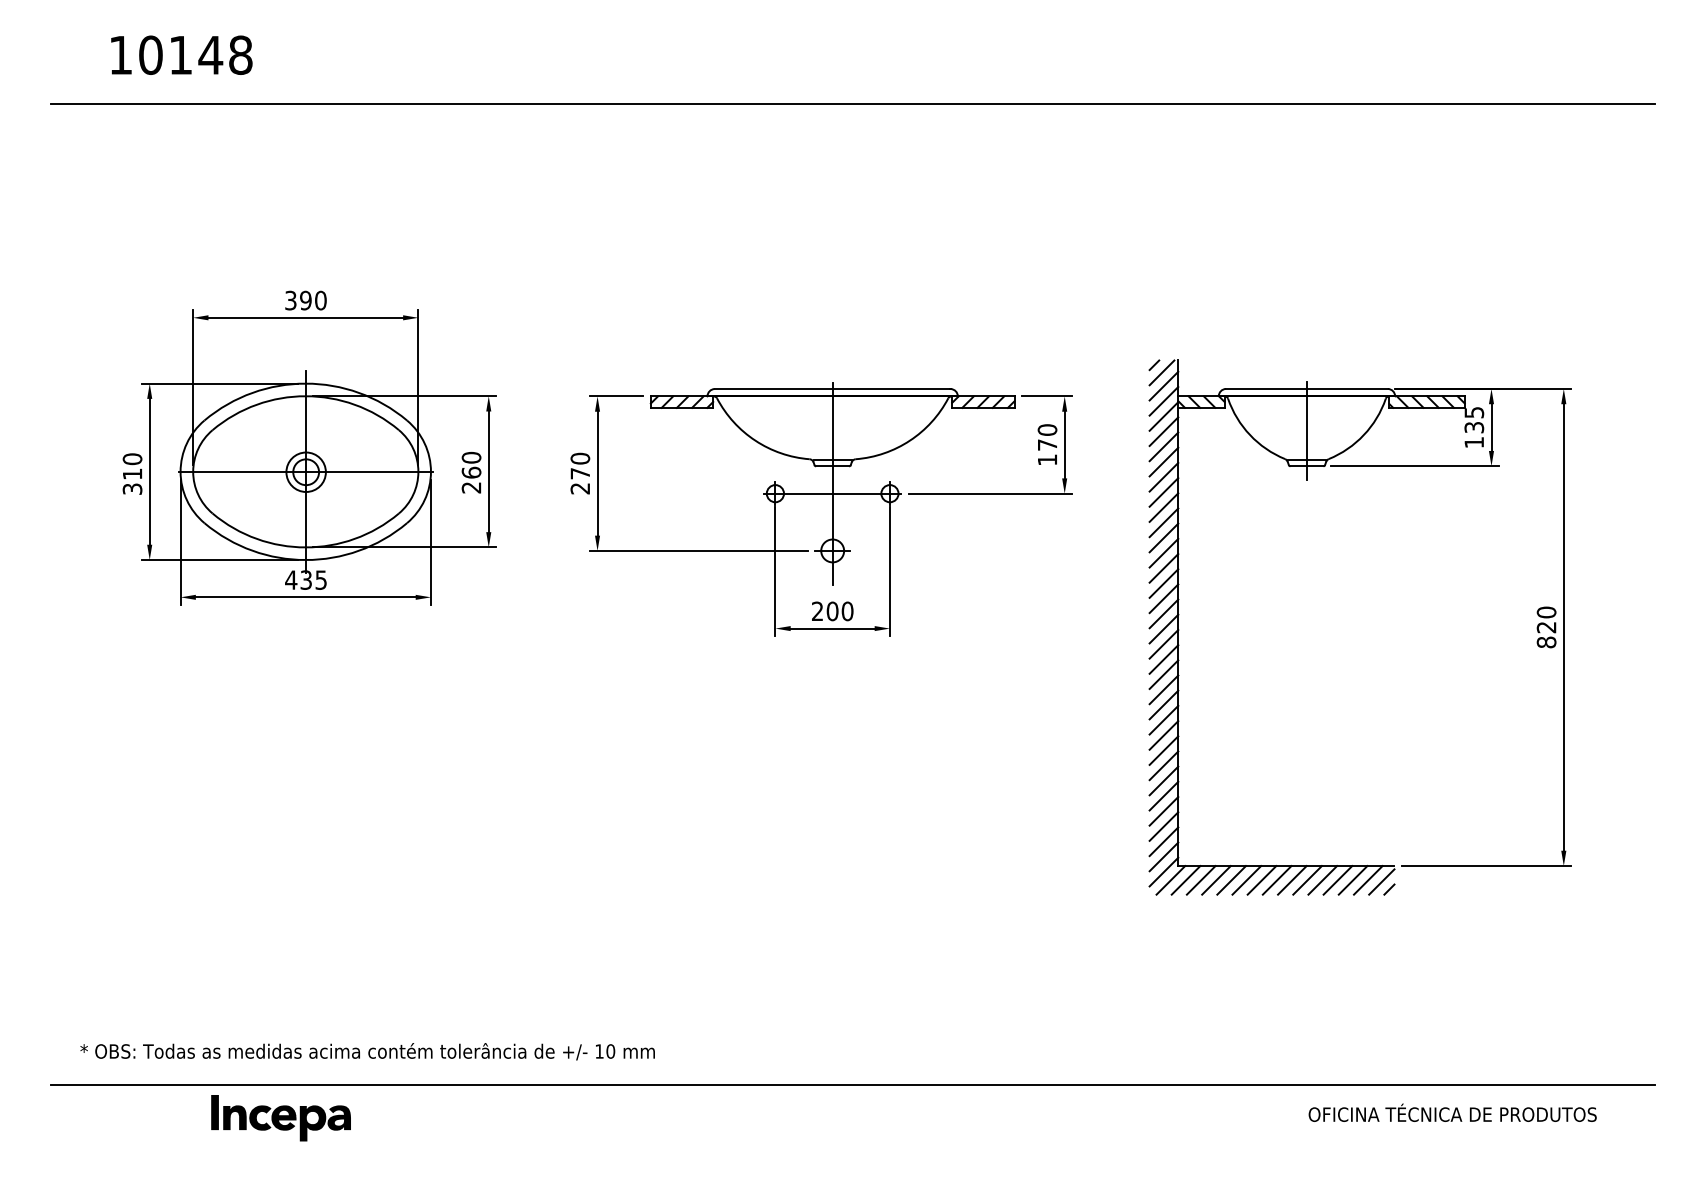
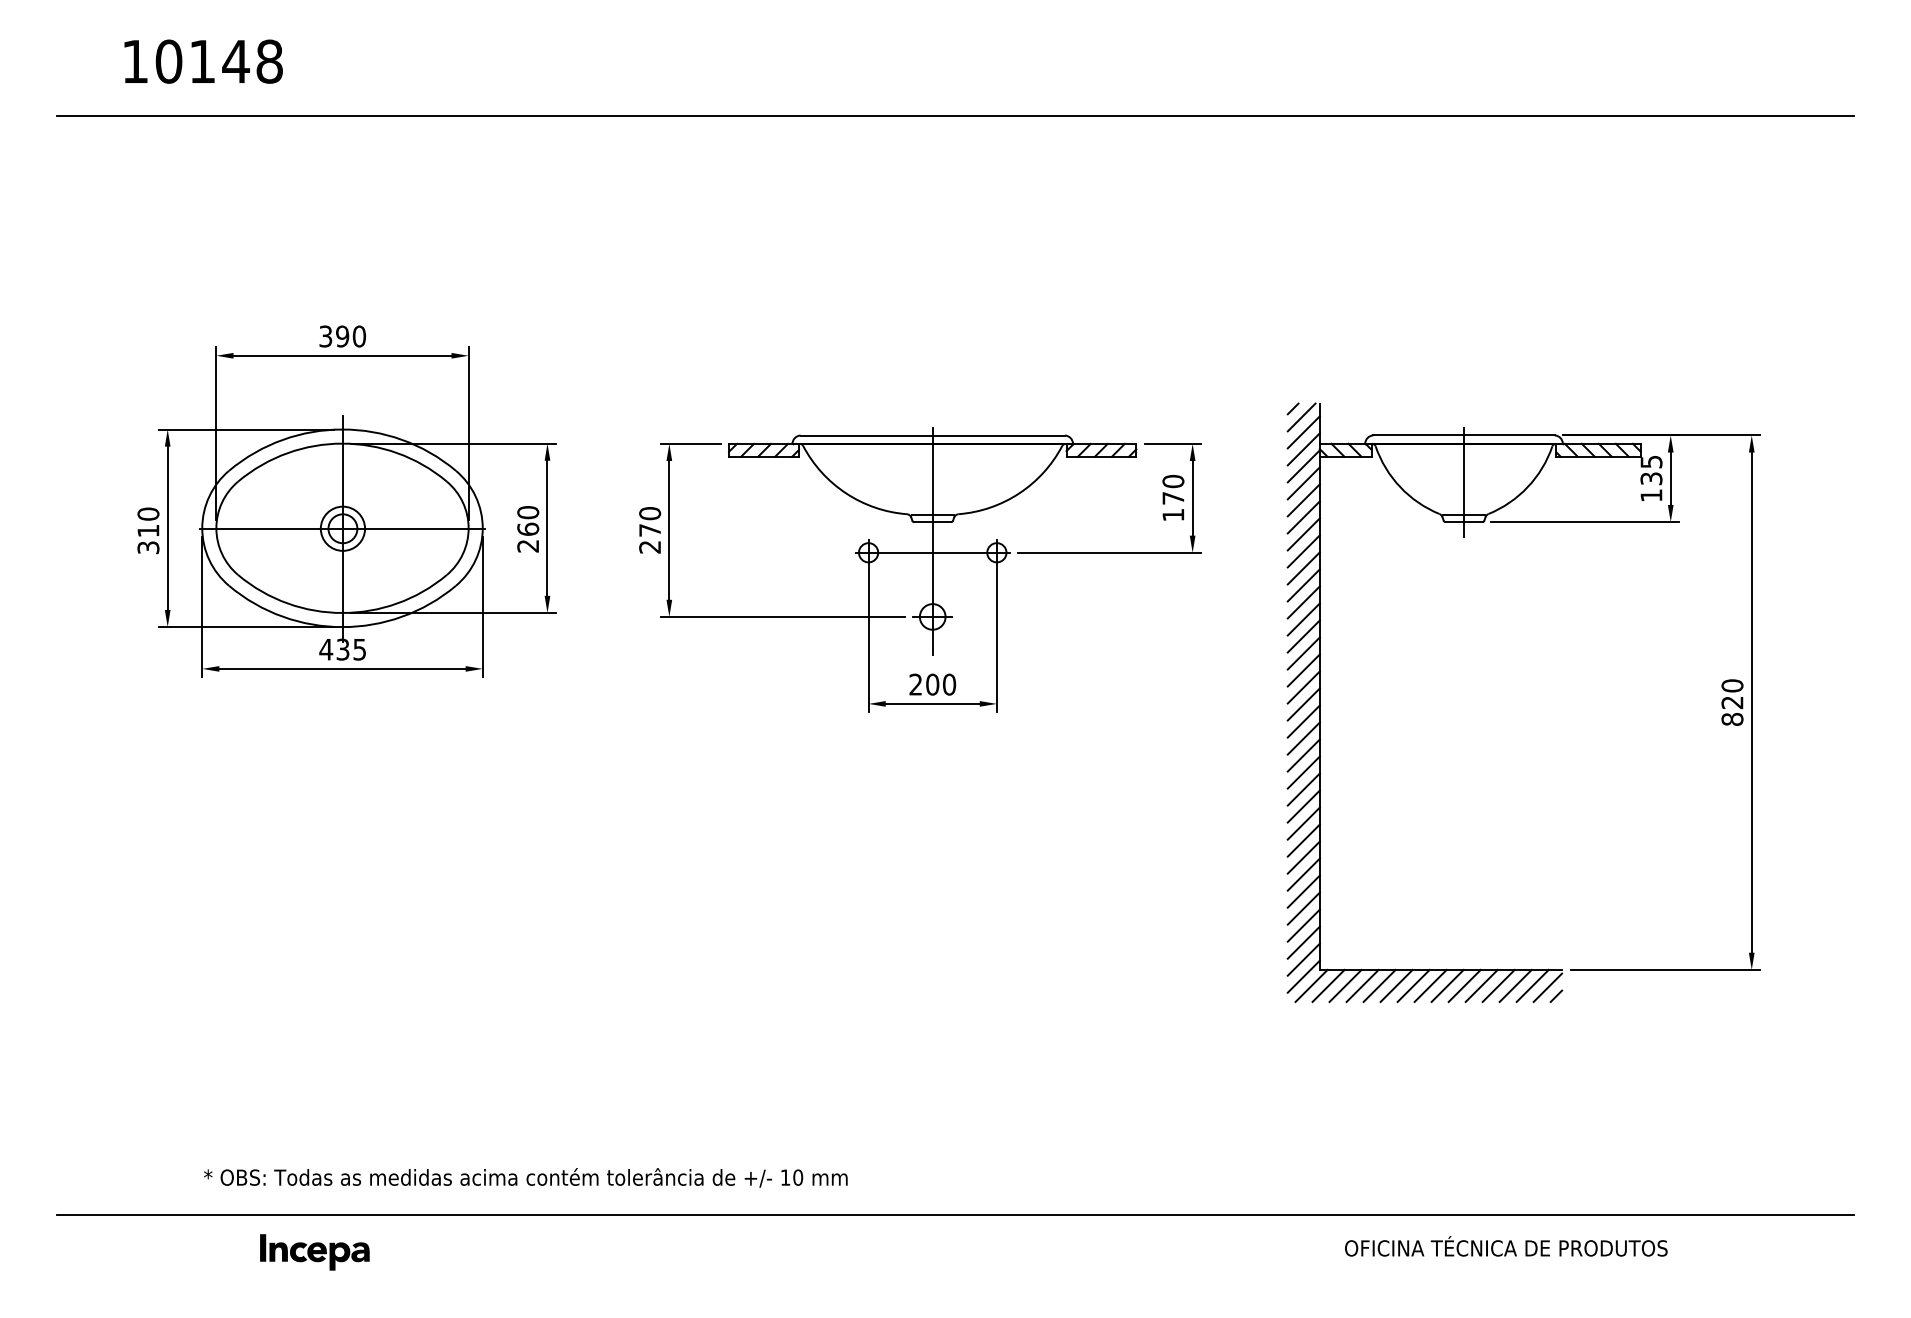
text: (367, 1051) -> (525, 1177), moved
text: (1452, 1112) -> (1506, 1246), moved
part: (280, 1118) -> (314, 1252), size x0.7

